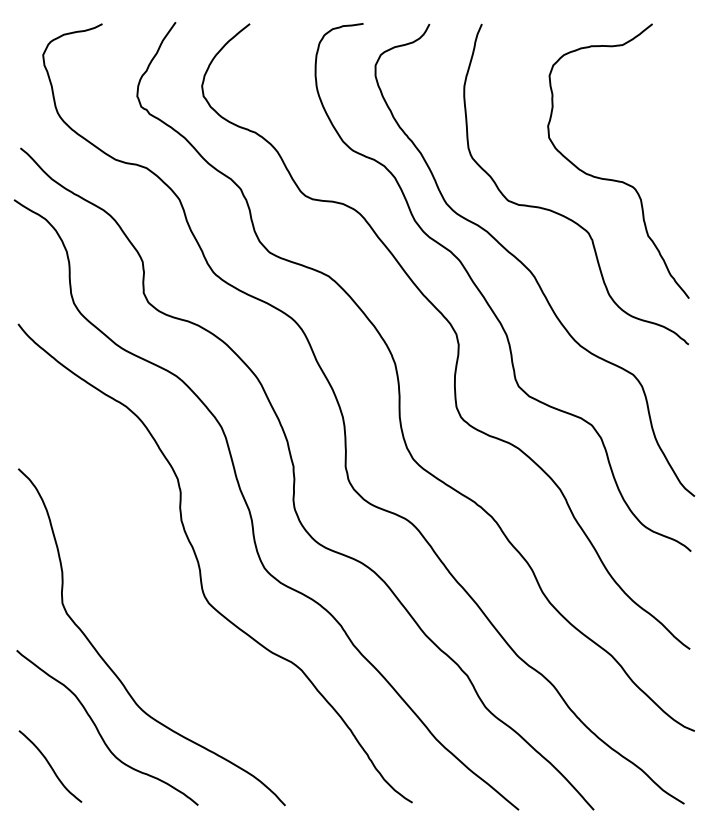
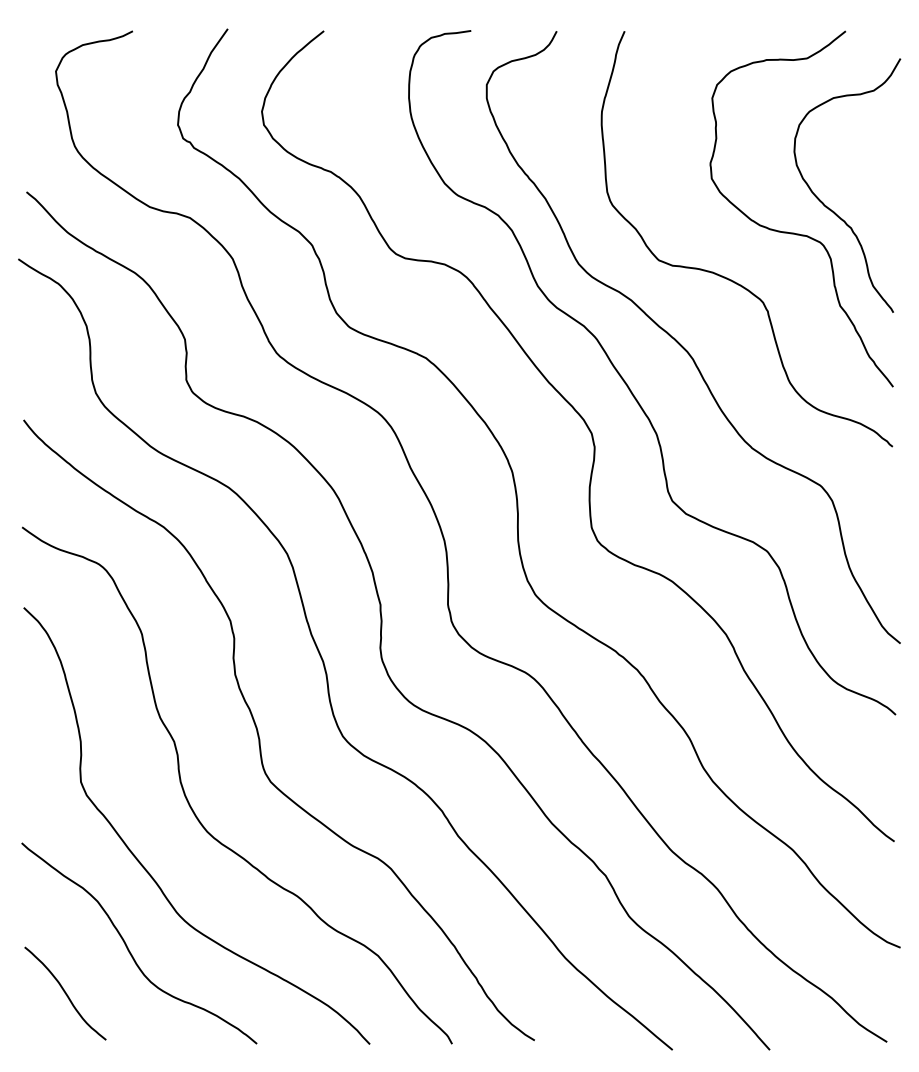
curve: (639, 159) -> (828, 206), added
curve: (148, 622) -> (192, 806), added

